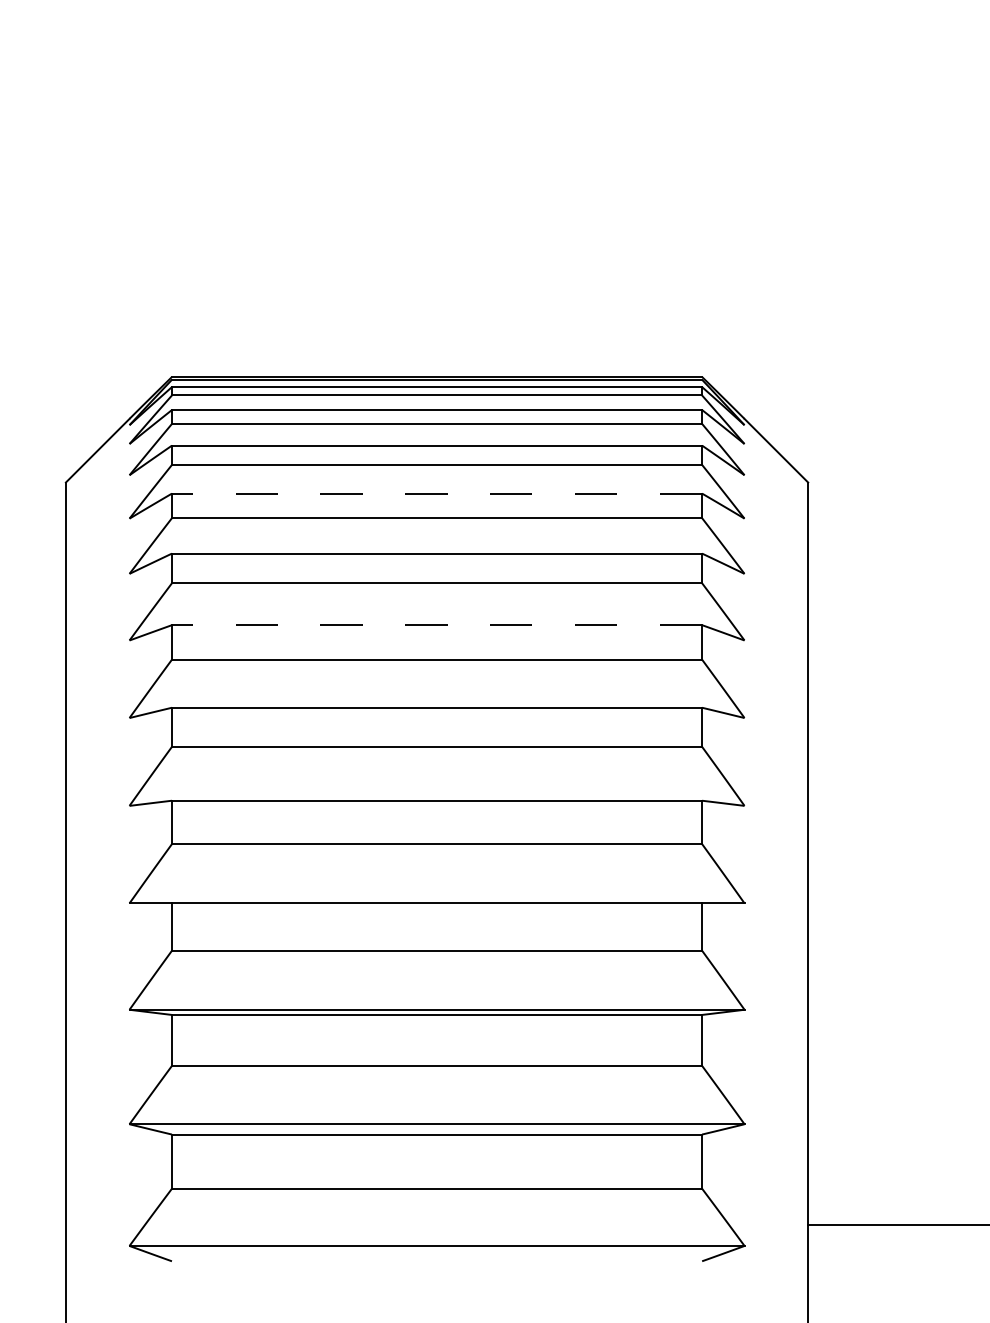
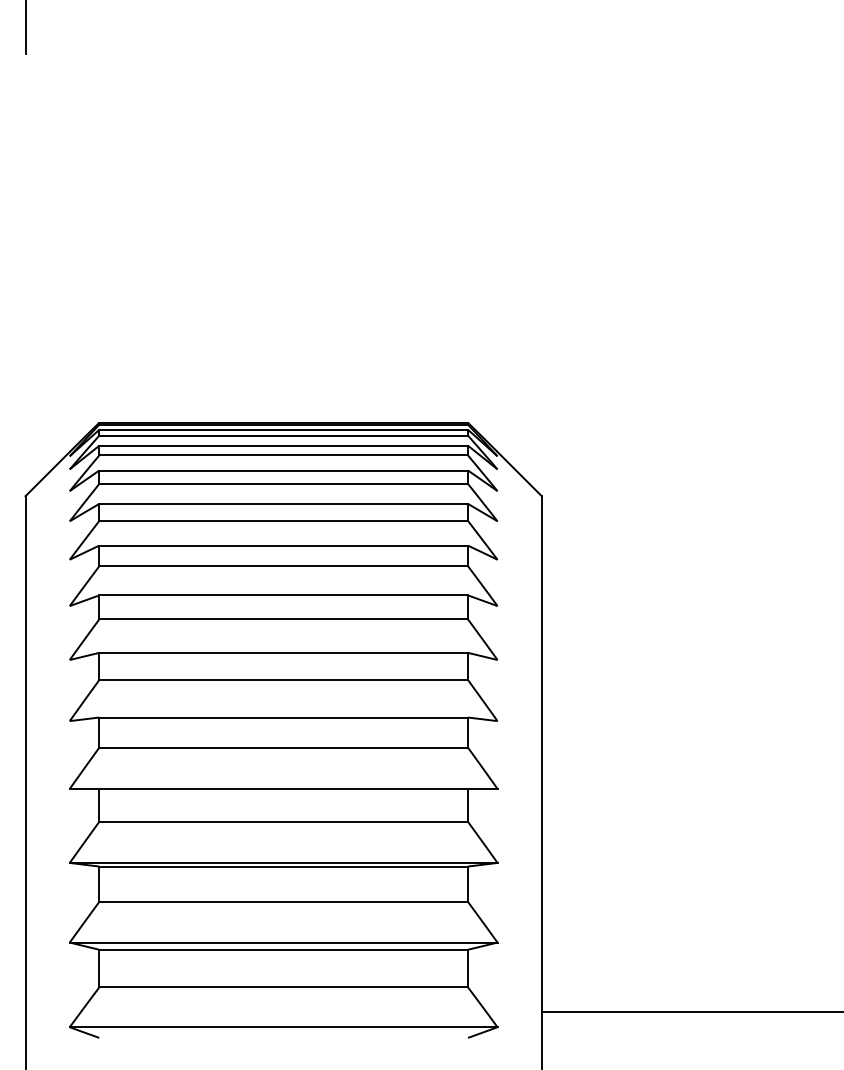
line: (436, 493) -> (283, 503), dashed -> solid
line: (436, 625) -> (283, 595), dashed -> solid

